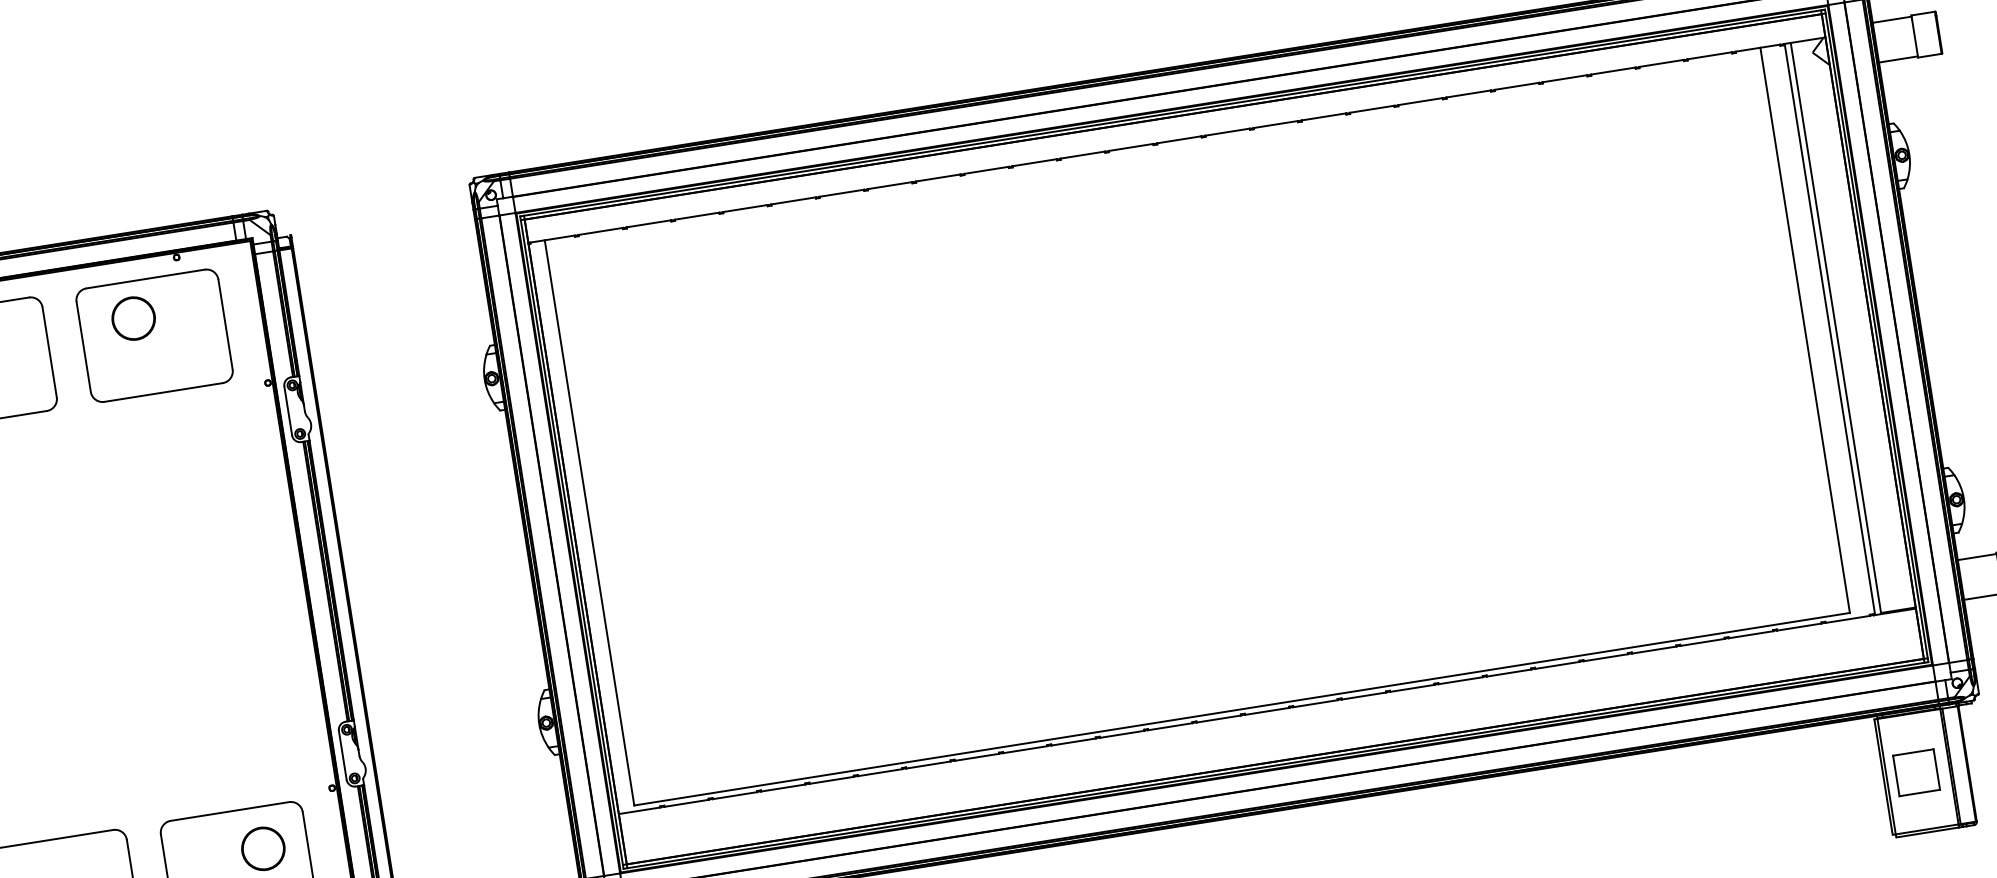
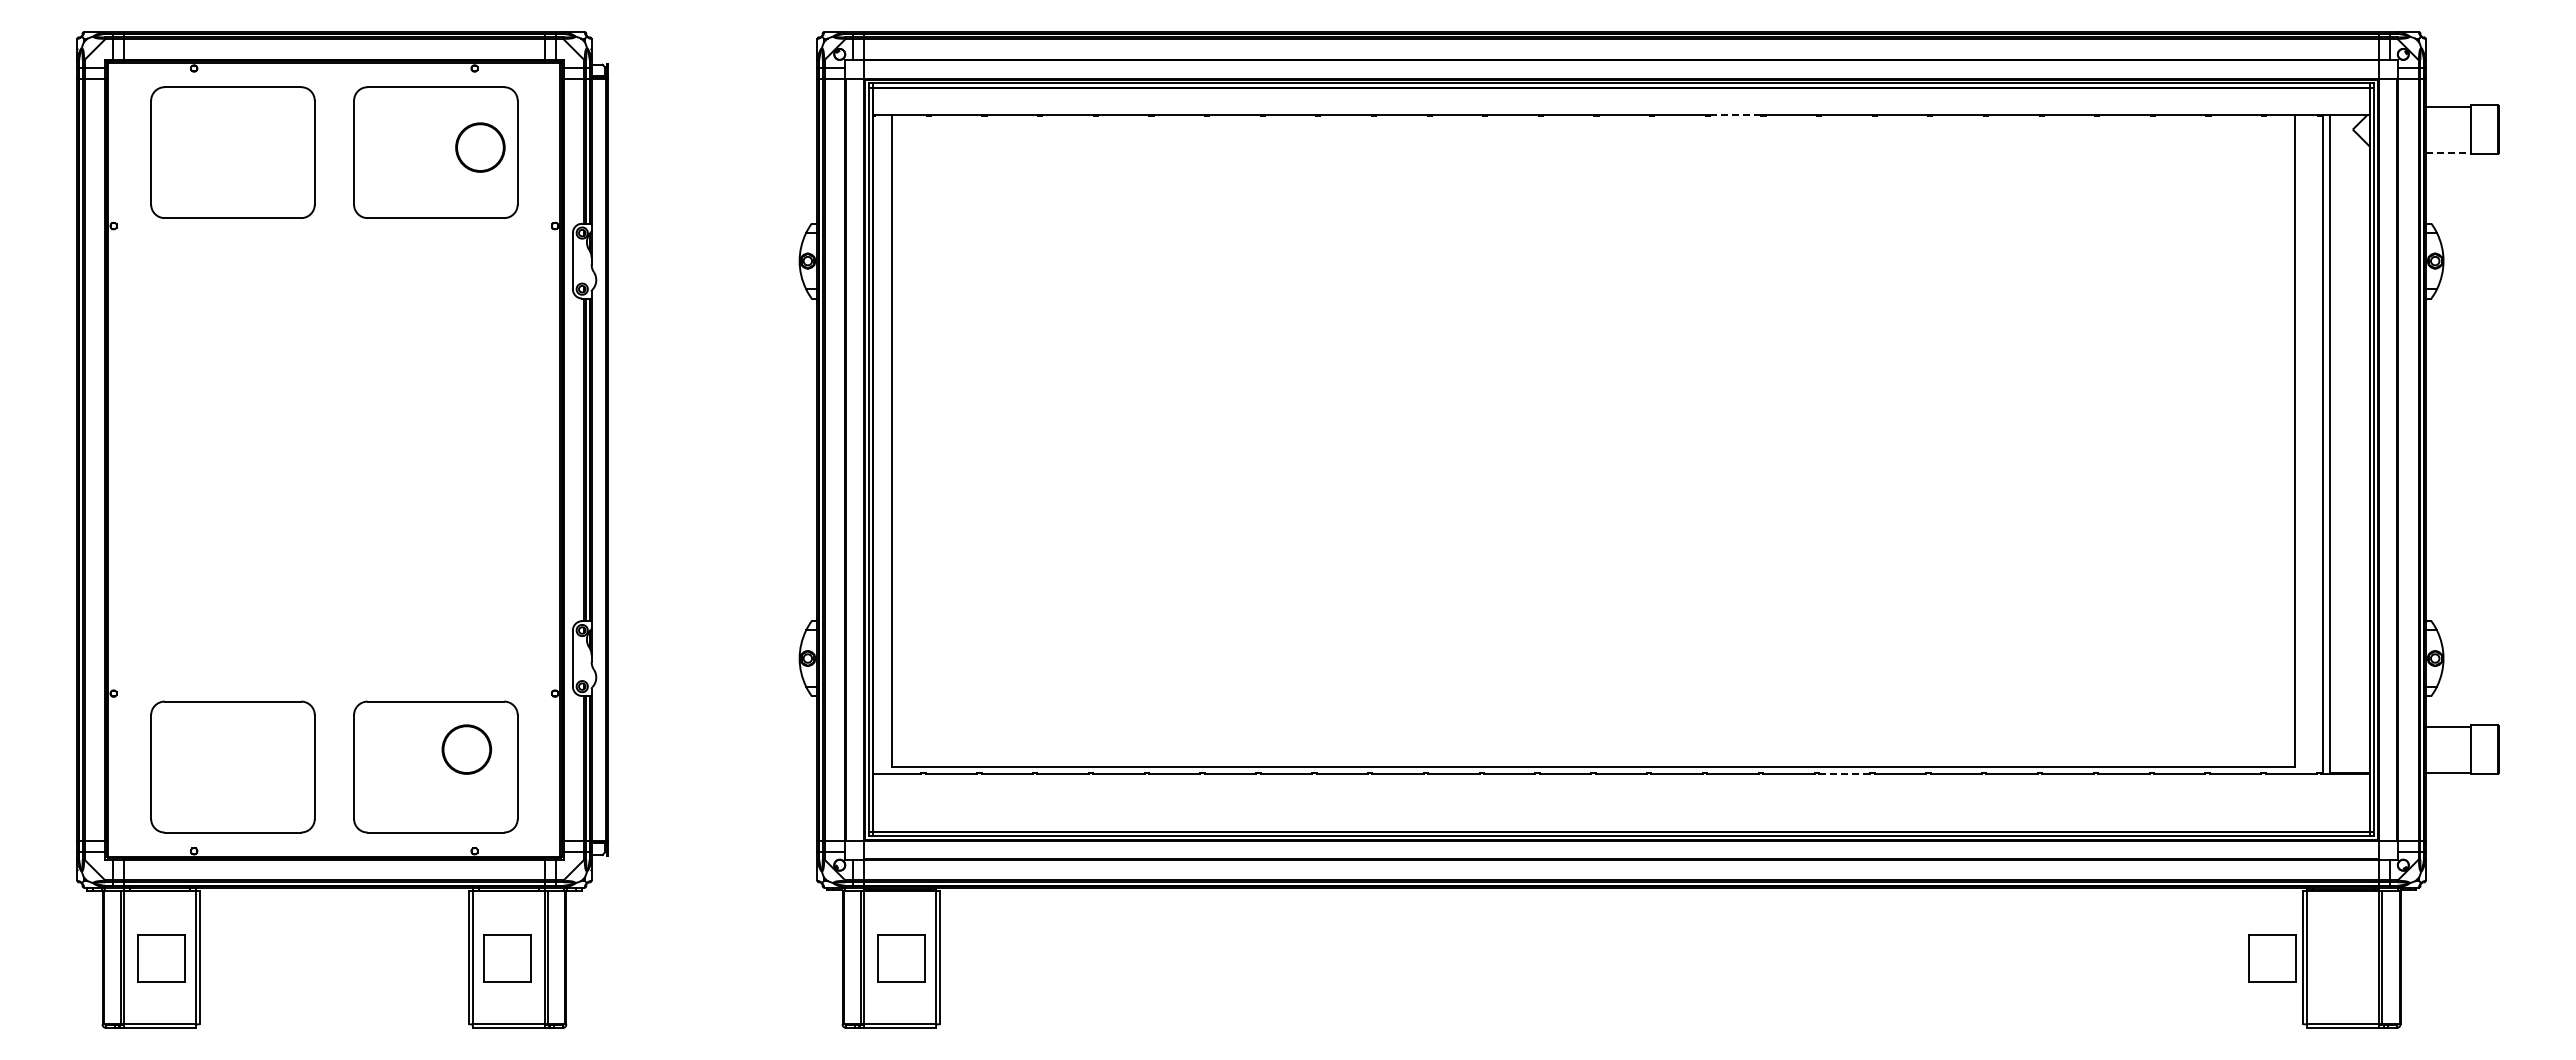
line: (1898, 59) -> (2448, 152), solid -> dashed
line: (1275, 124) -> (1735, 114), solid -> dashed
circle: (133, 318) -> (480, 147), moved
line: (1460, 680) -> (1844, 773), solid -> dashed
part: (1916, 772) -> (2272, 958), moved

